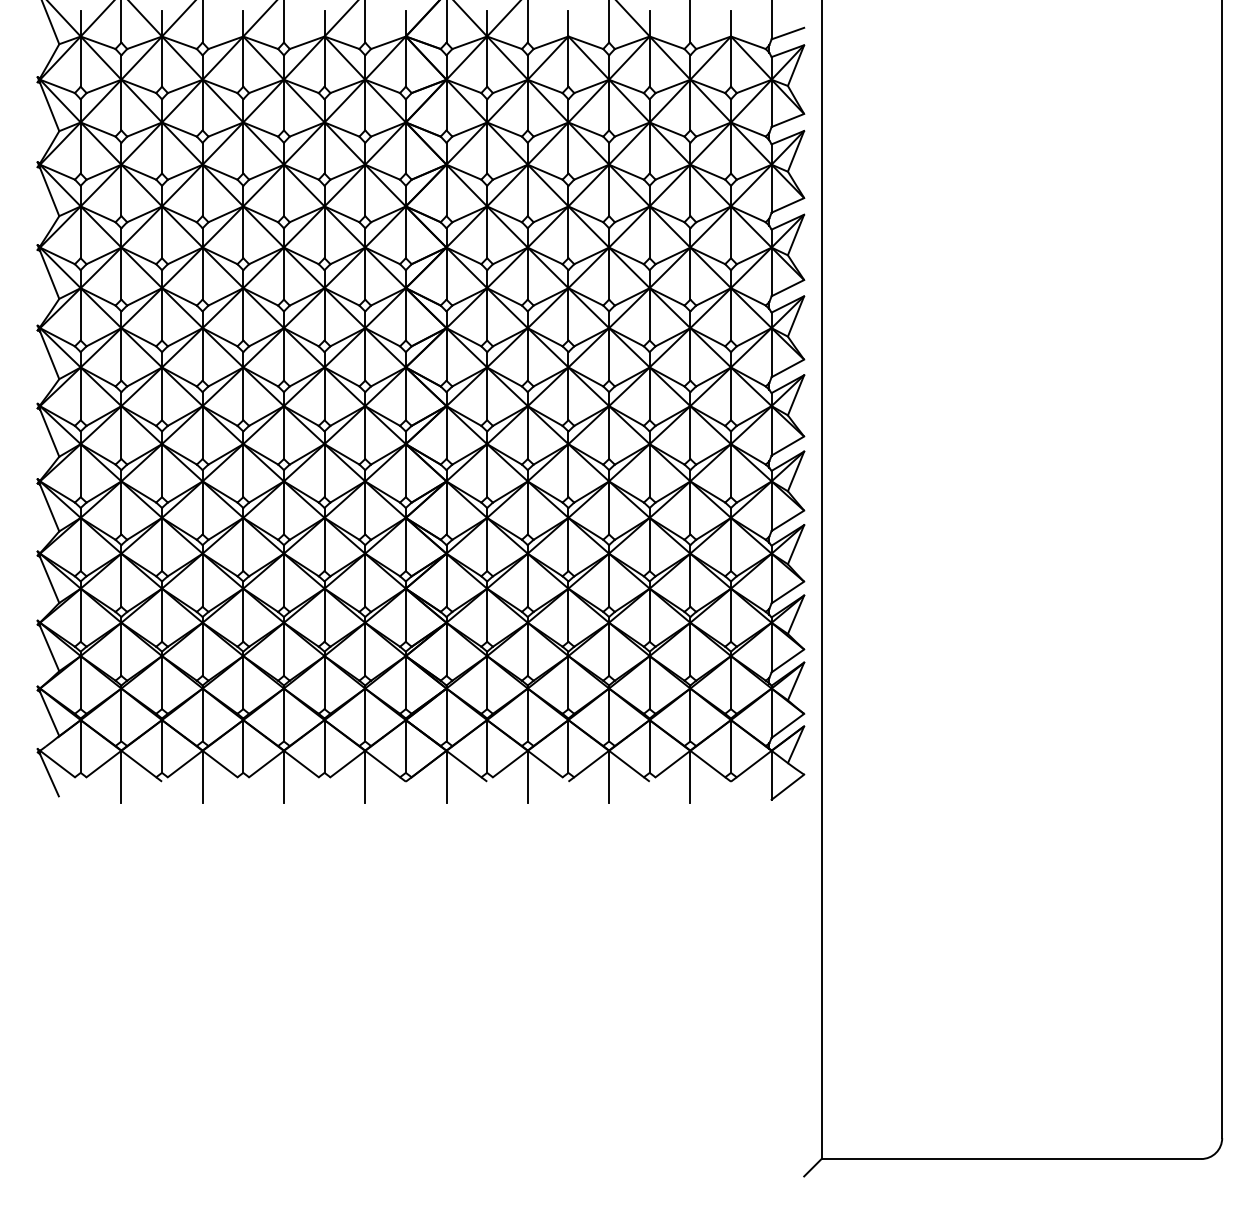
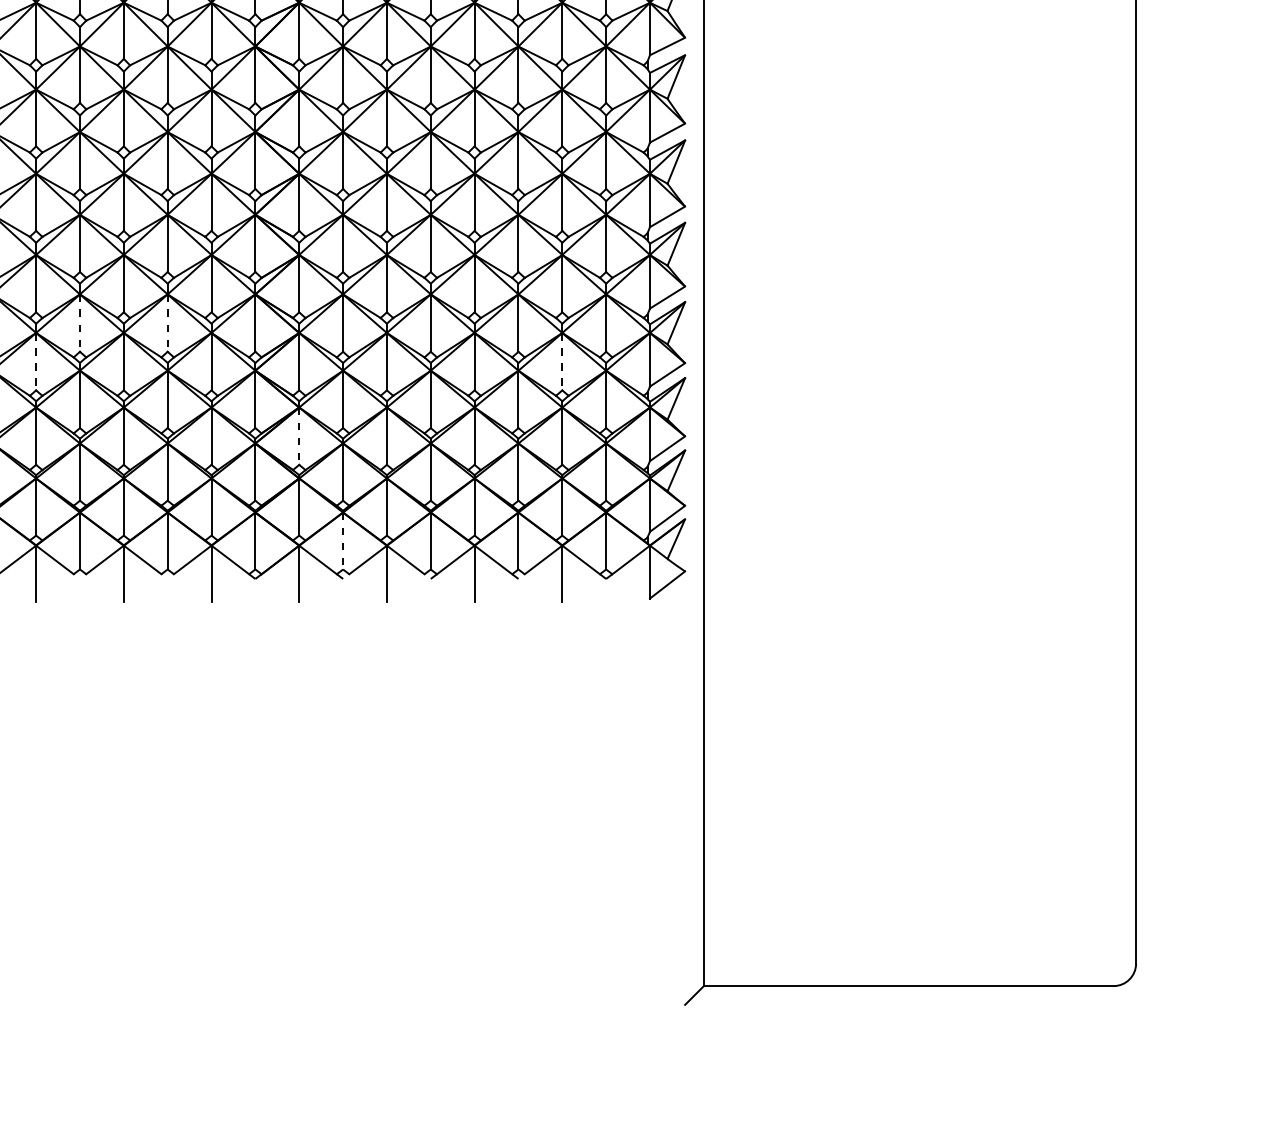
line: (243, 544) -> (80, 323), solid -> dashed
line: (324, 544) -> (167, 323), solid -> dashed
line: (202, 580) -> (35, 361), solid -> dashed
line: (690, 580) -> (562, 361), solid -> dashed
line: (446, 649) -> (299, 436), solid -> dashed
line: (487, 746) -> (343, 541), solid -> dashed

